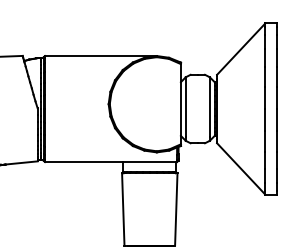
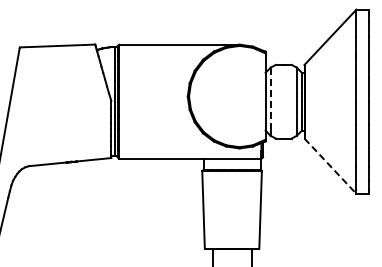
line: (185, 106) -> (270, 99), solid -> dashed
line: (241, 169) -> (330, 166), solid -> dashed

